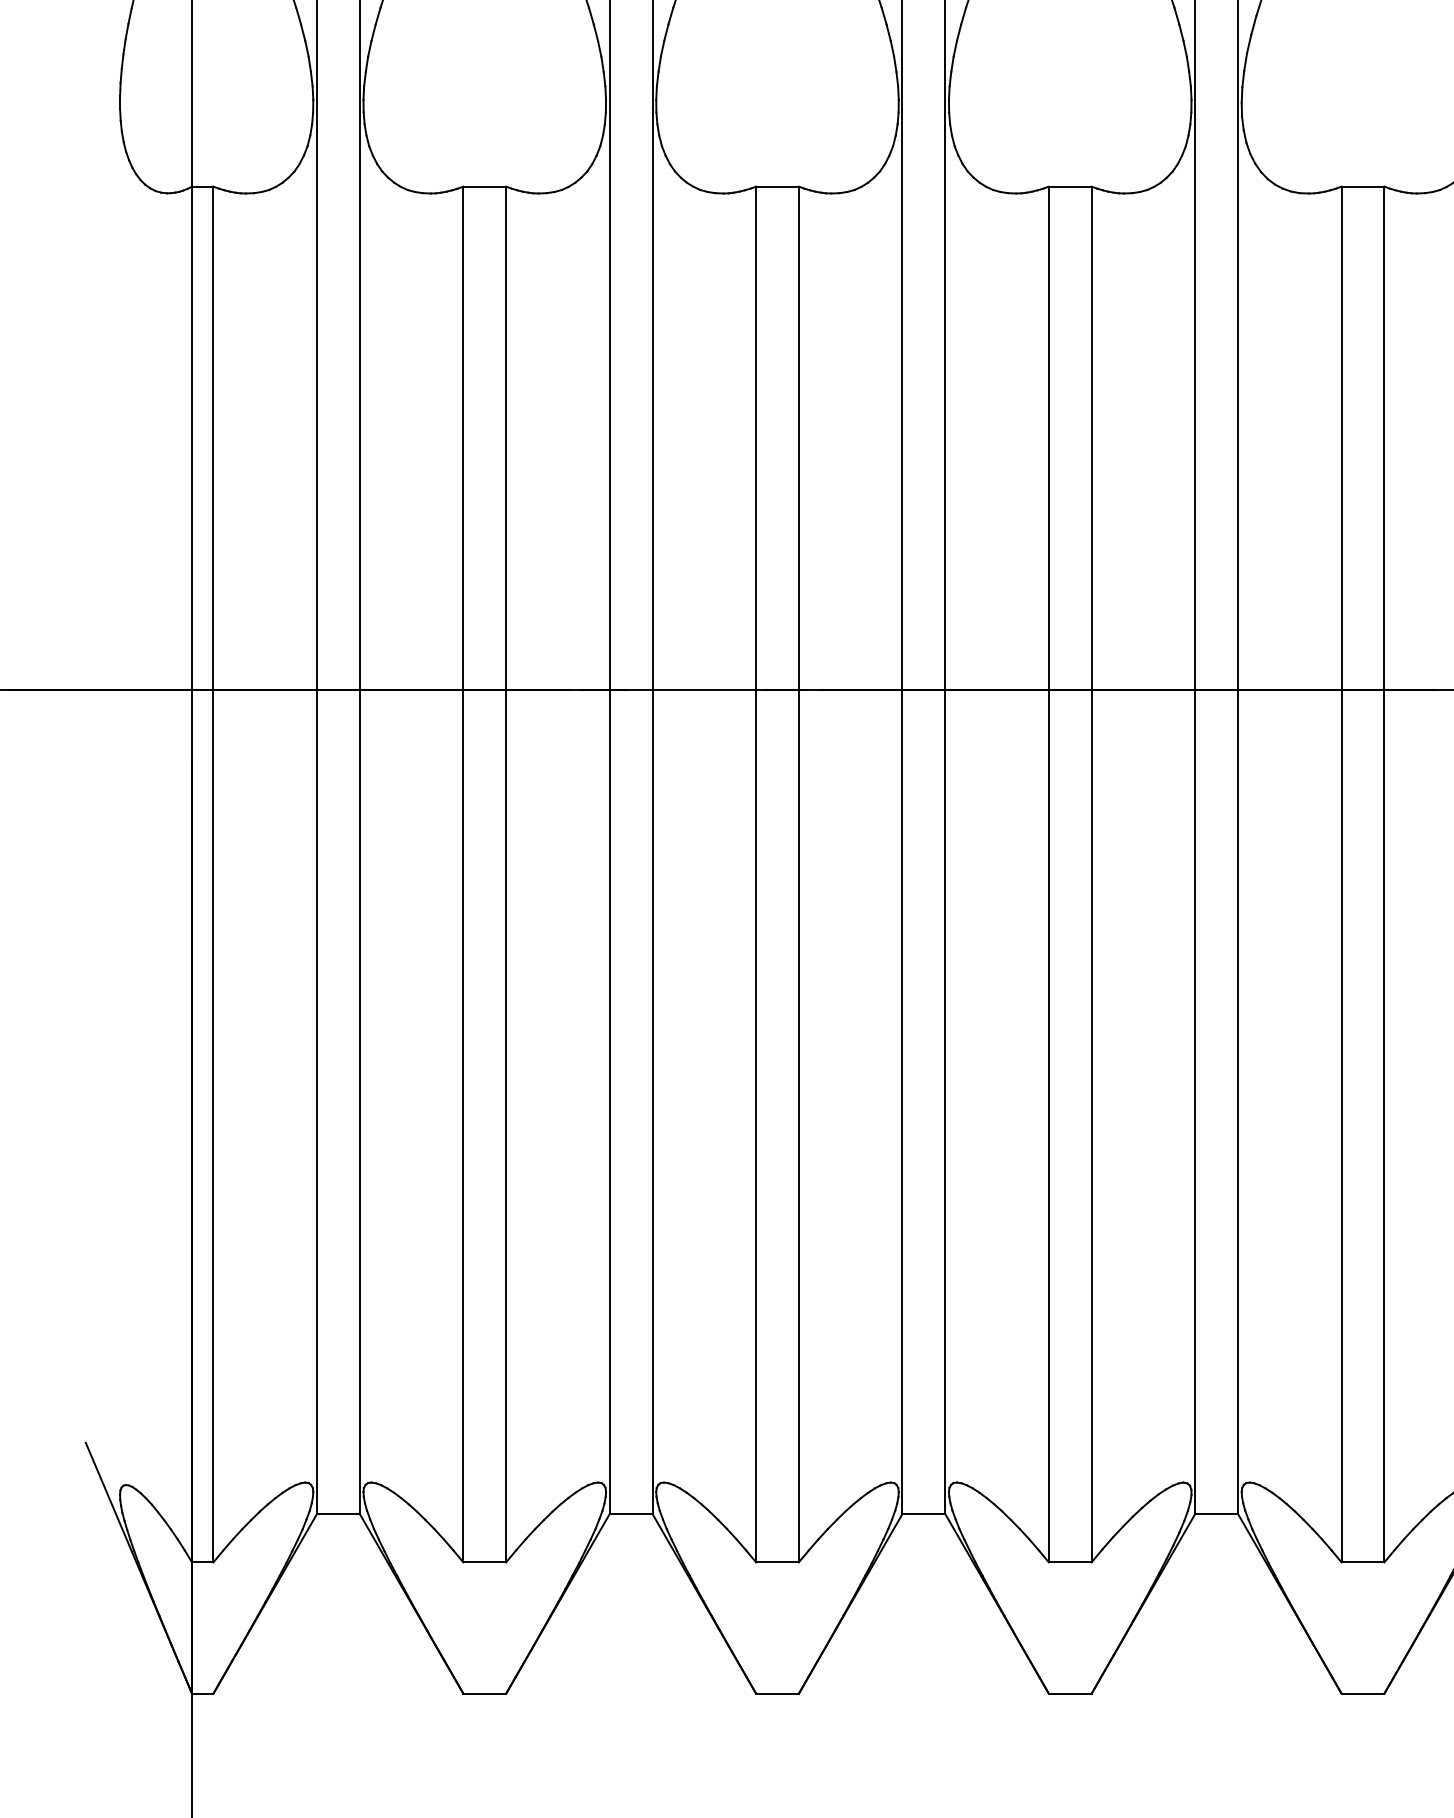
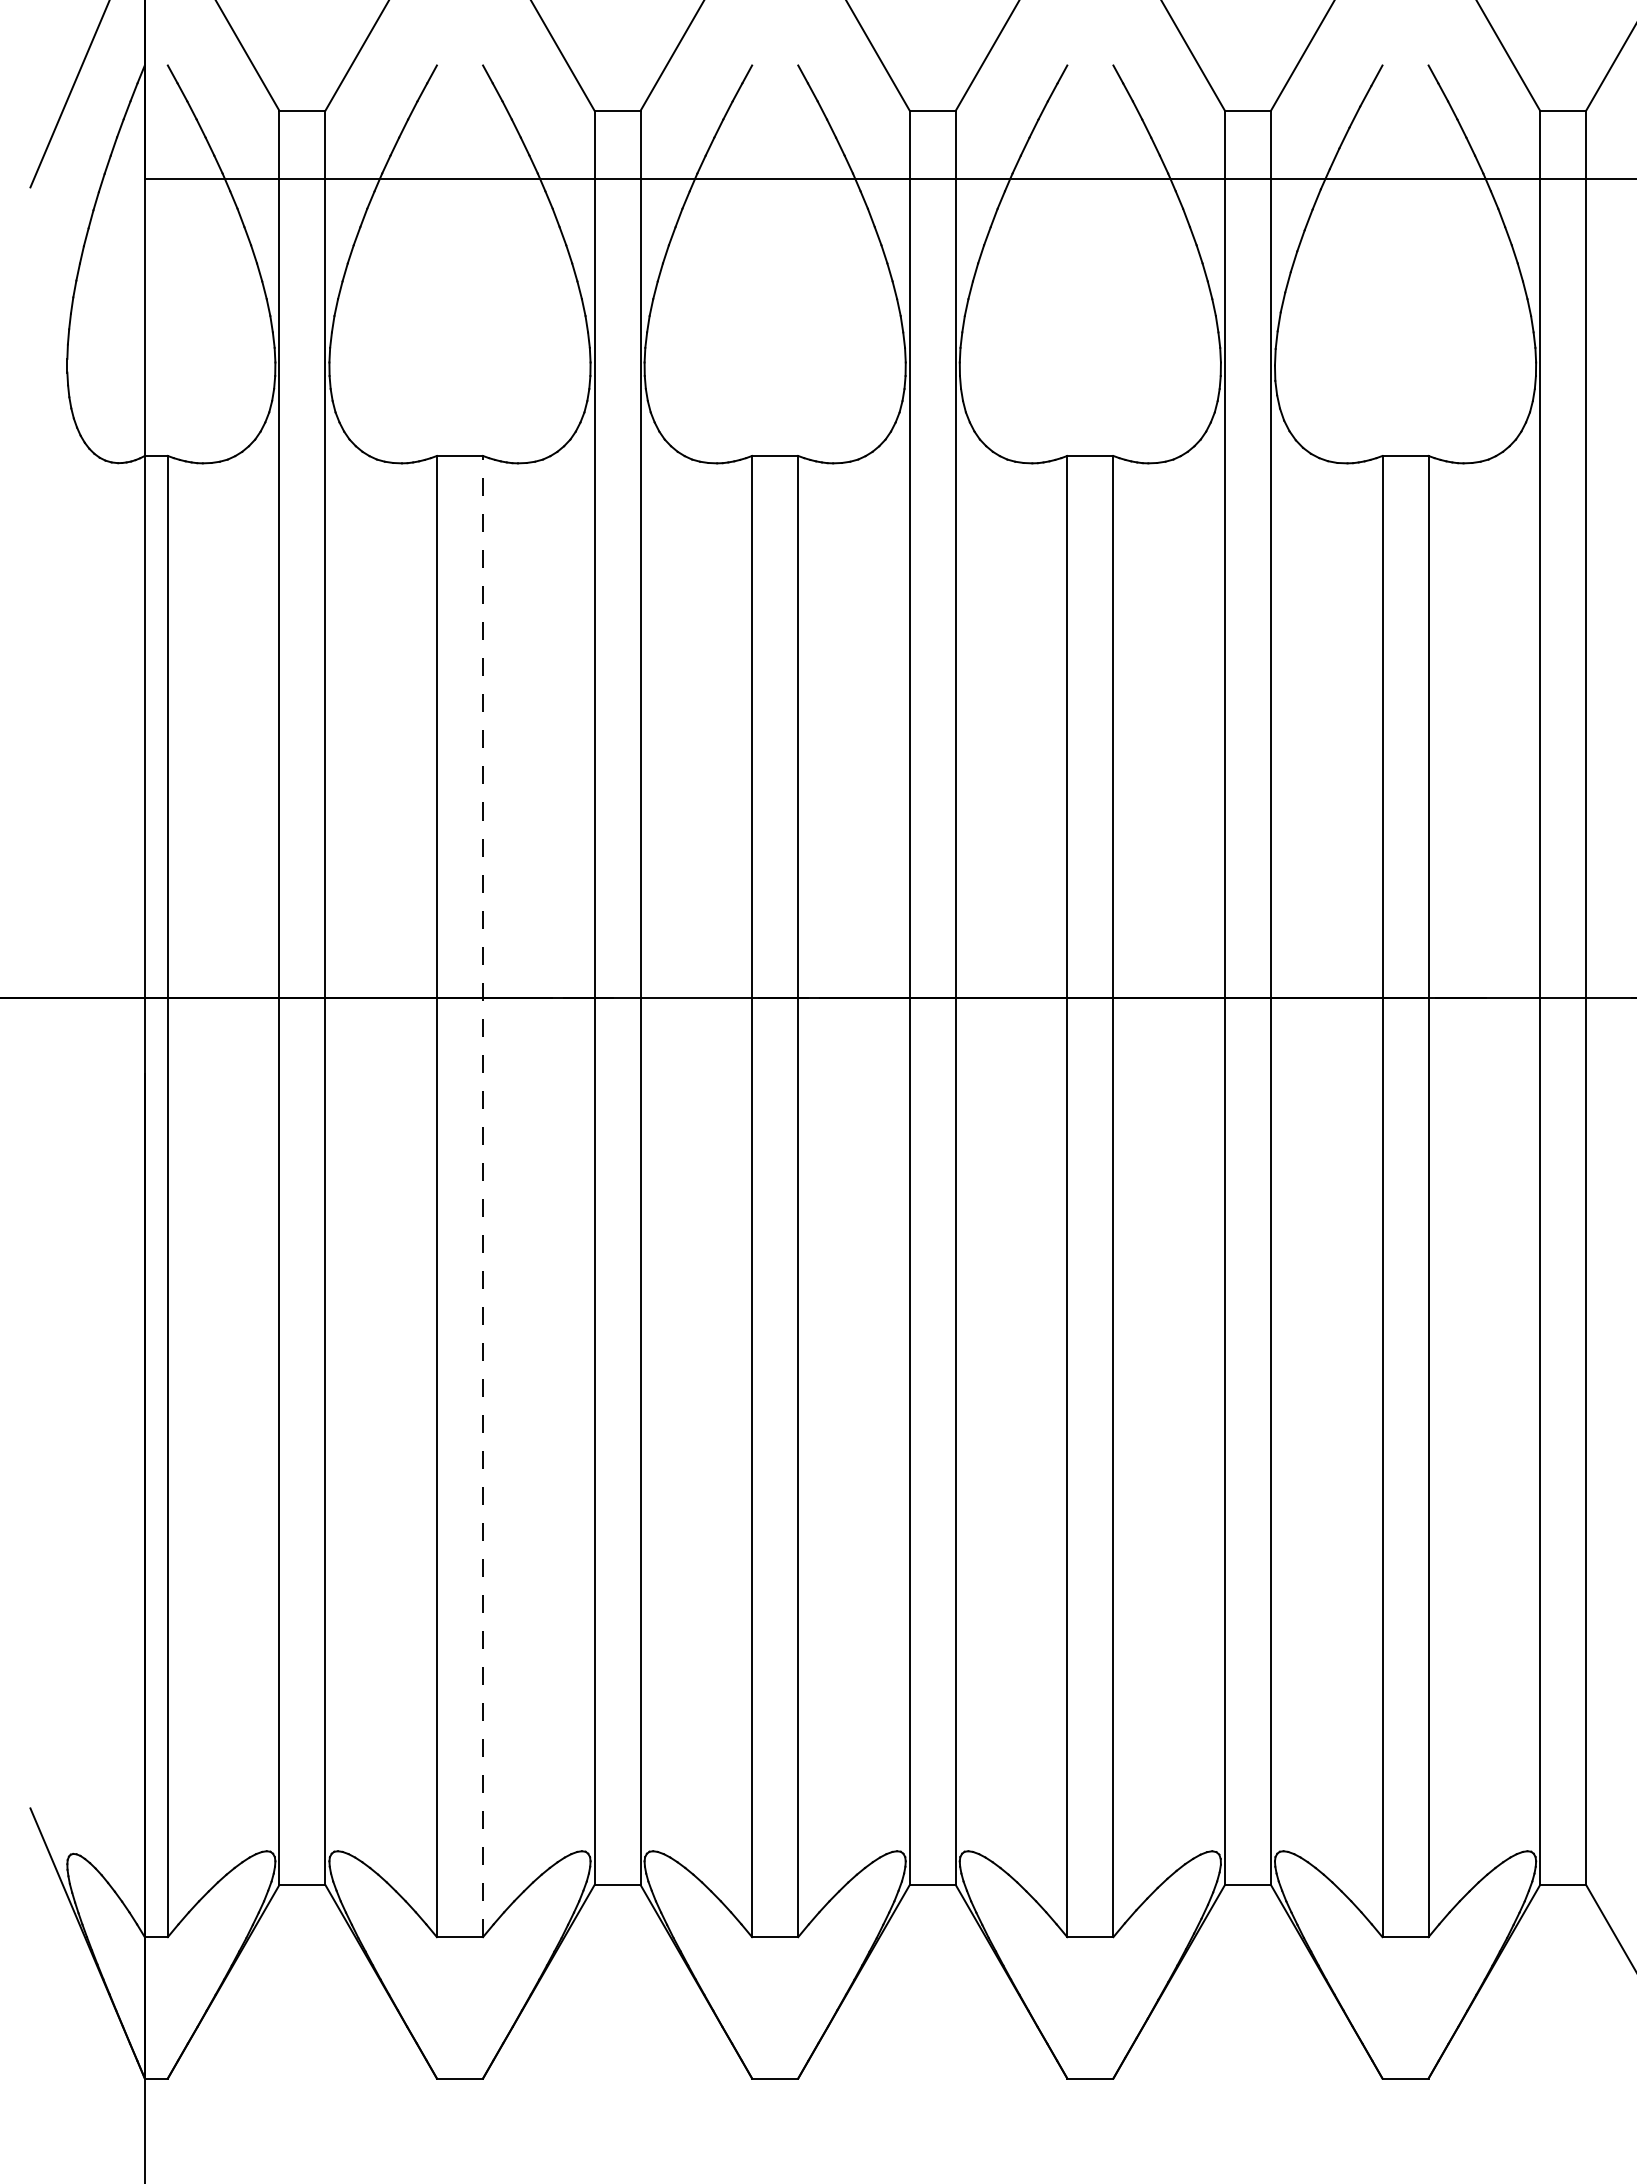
line: (506, 874) -> (483, 1196), solid -> dashed

